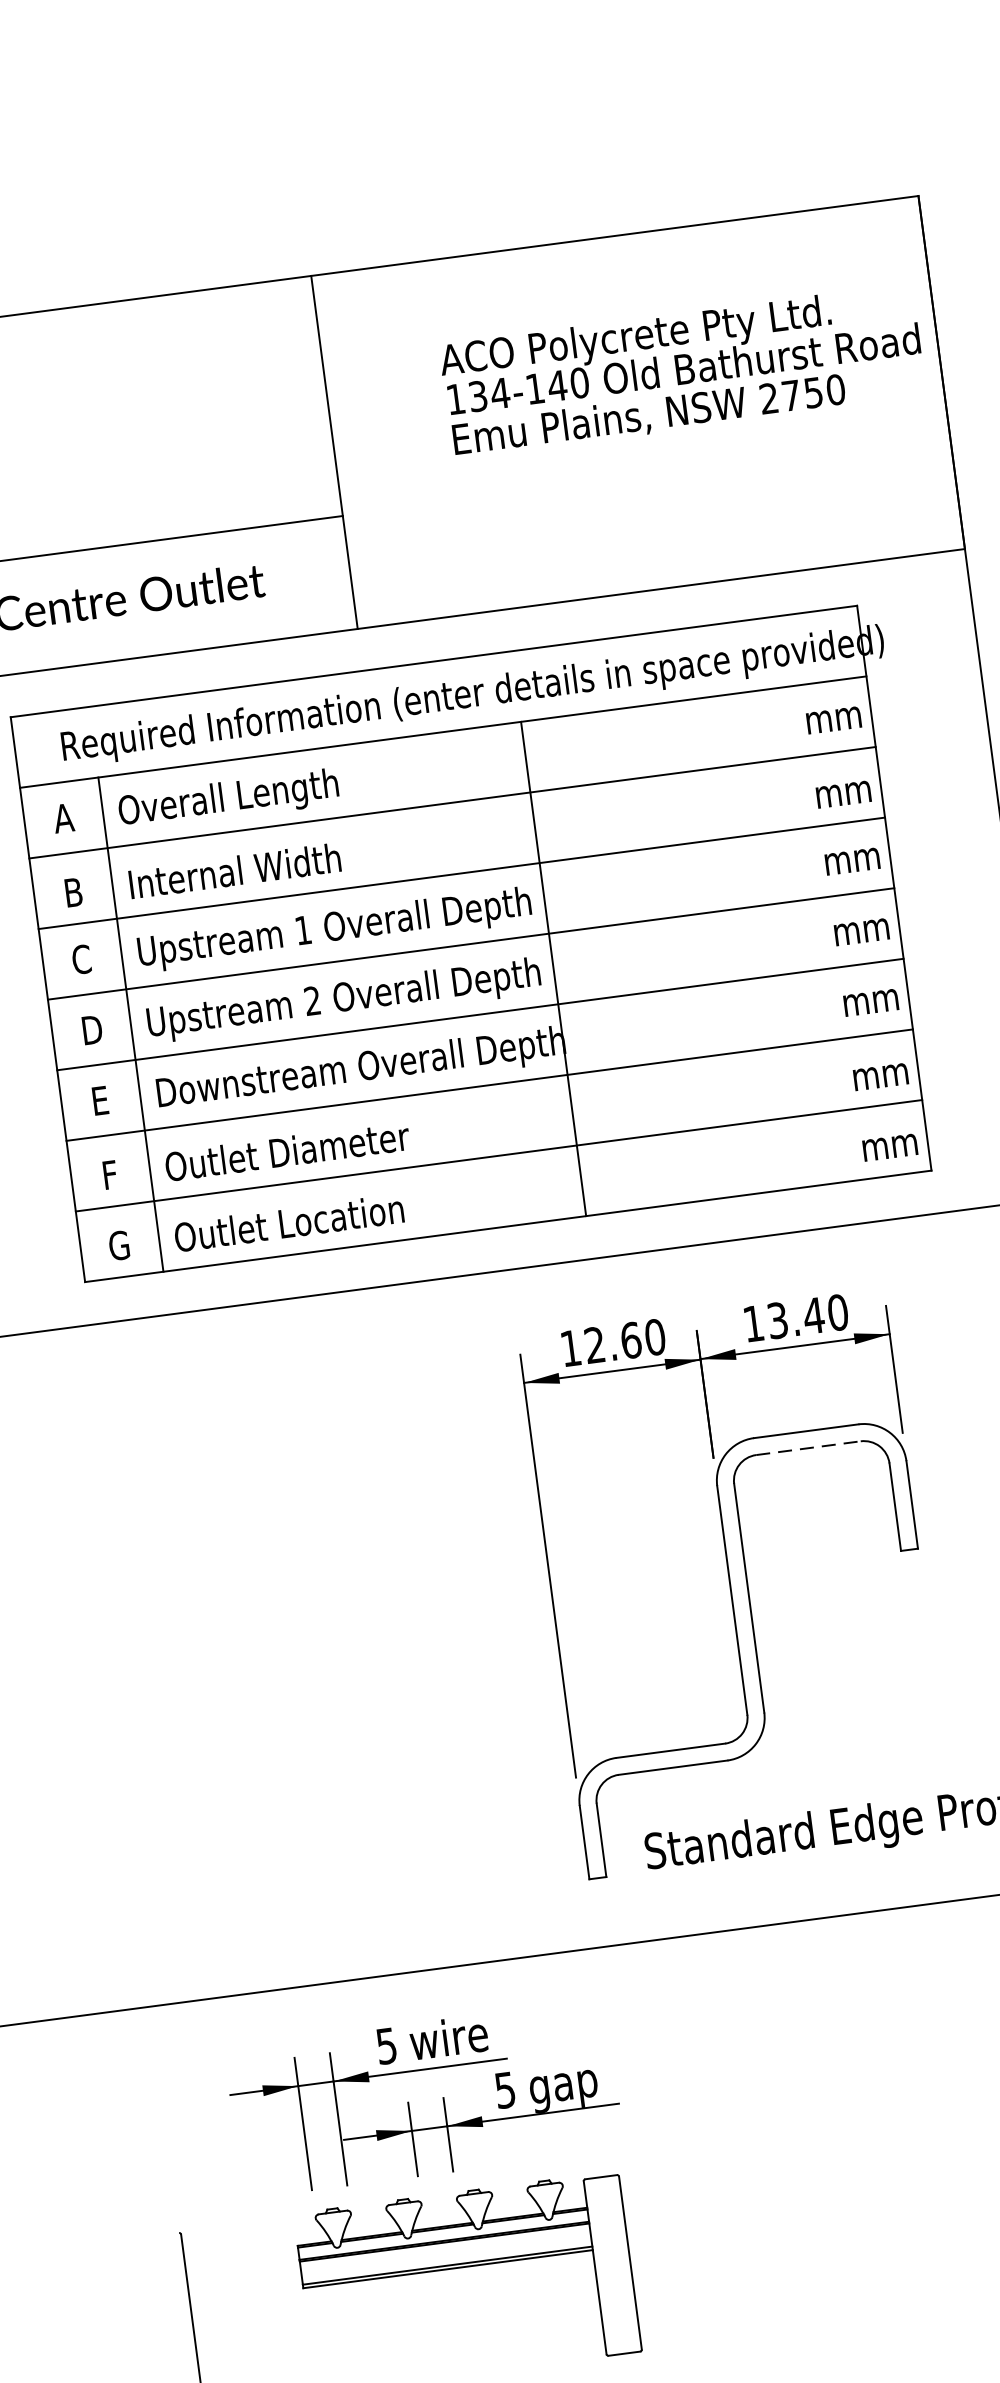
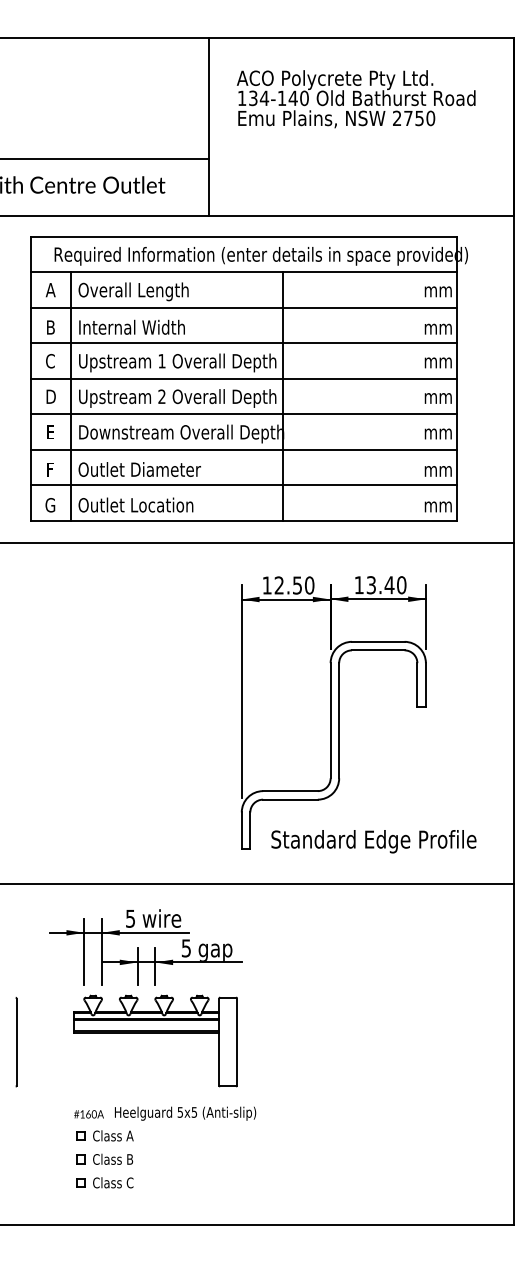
text: (681, 371) -> (355, 99), moved
text: (631, 1340) -> (297, 585), 12.60 -> 12.50
line: (808, 1448) -> (378, 650), dashed -> solid

